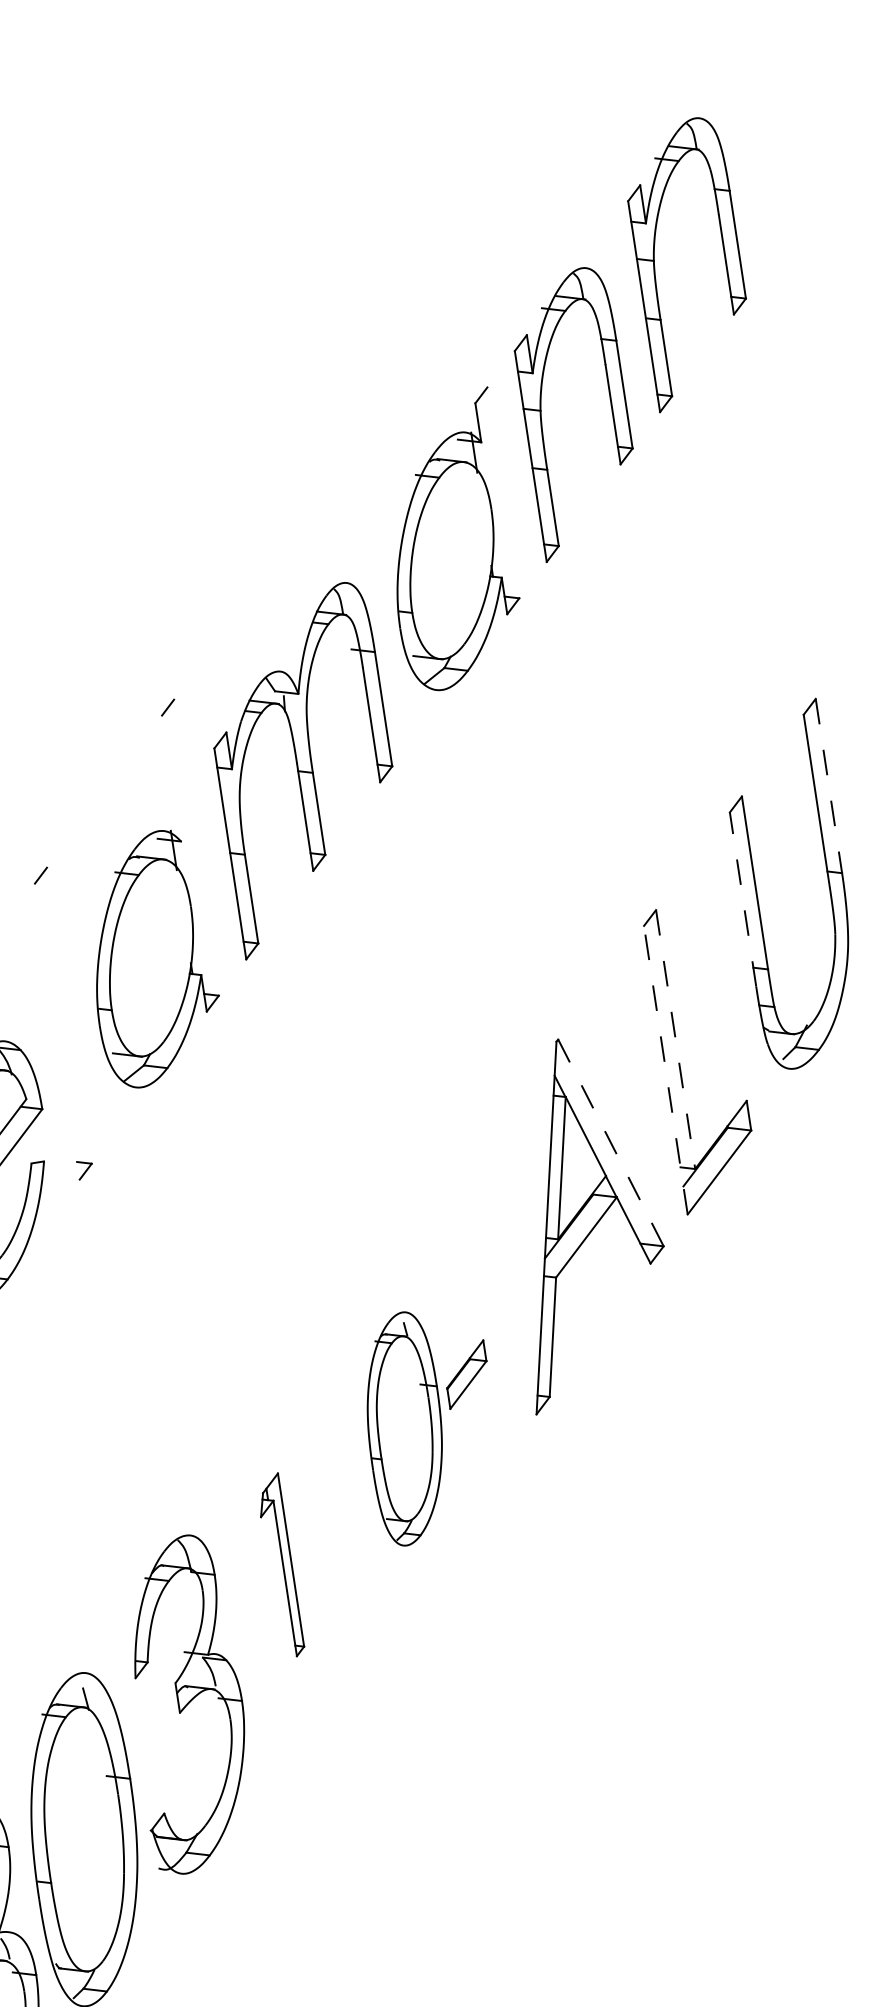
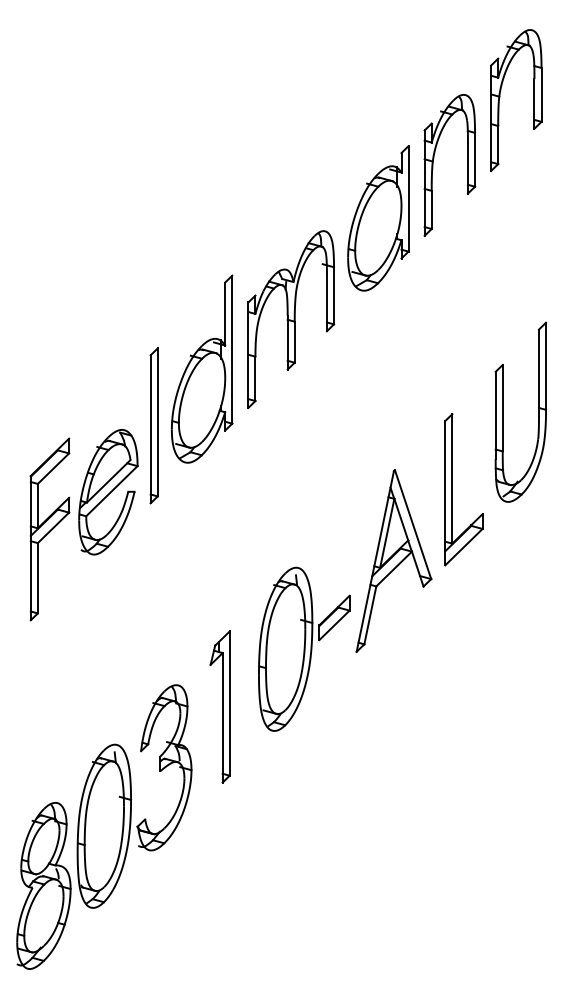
line: (503, 492) -> (408, 198), added
line: (171, 777) -> (225, 313), added
line: (829, 786) -> (546, 366), dashed -> solid
line: (196, 847) -> (232, 349), added
line: (742, 899) -> (495, 415), dashed -> solid
line: (68, 1015) -> (157, 422), added
line: (57, 1032) -> (150, 429), added
line: (675, 1038) -> (452, 478), dashed -> solid
line: (666, 1068) -> (445, 492), dashed -> solid
line: (612, 1144) -> (413, 525), dashed -> solid
part: (431, 1423) -> (304, 648), size x1.43
part: (278, 1565) -> (219, 706), size x1.67

